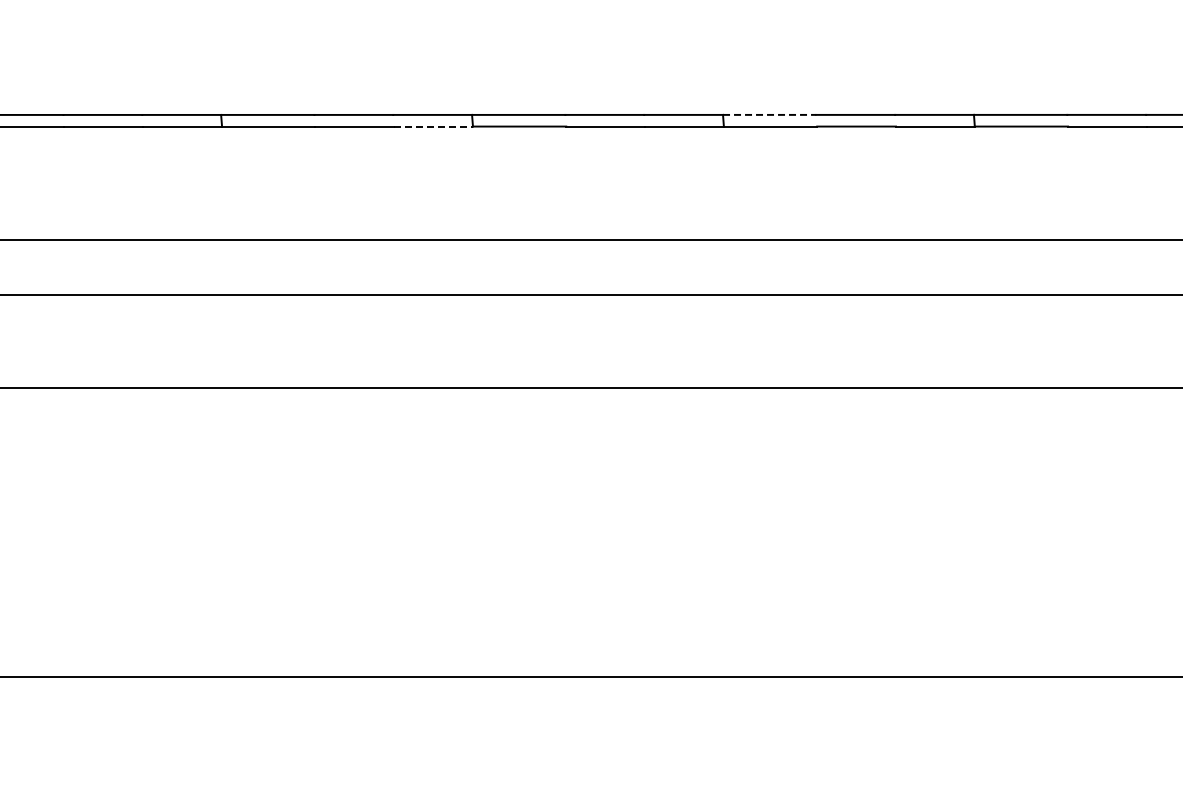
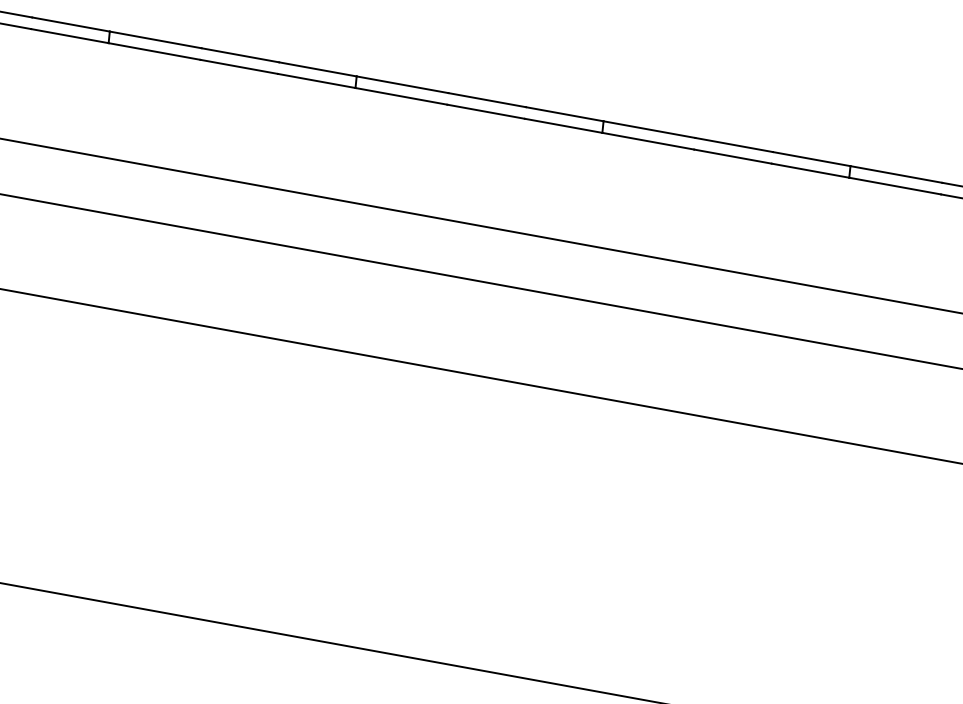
line: (769, 114) -> (896, 174), dashed -> solid
line: (434, 126) -> (564, 125), dashed -> solid

